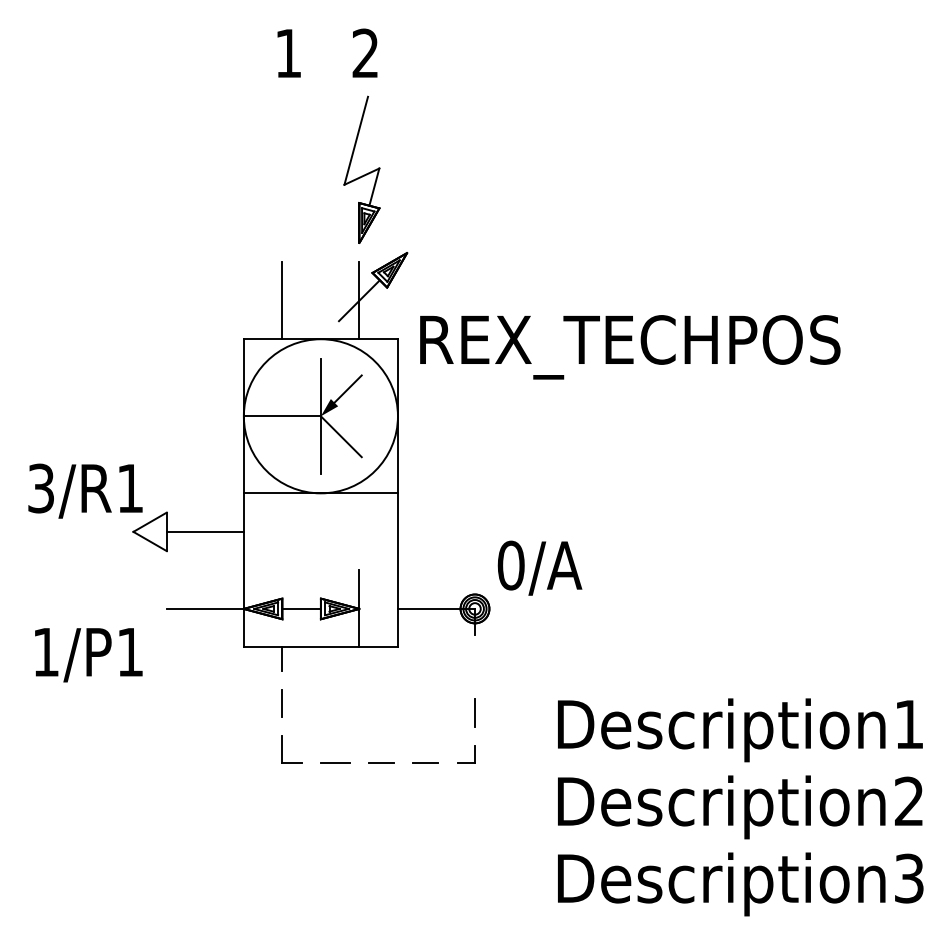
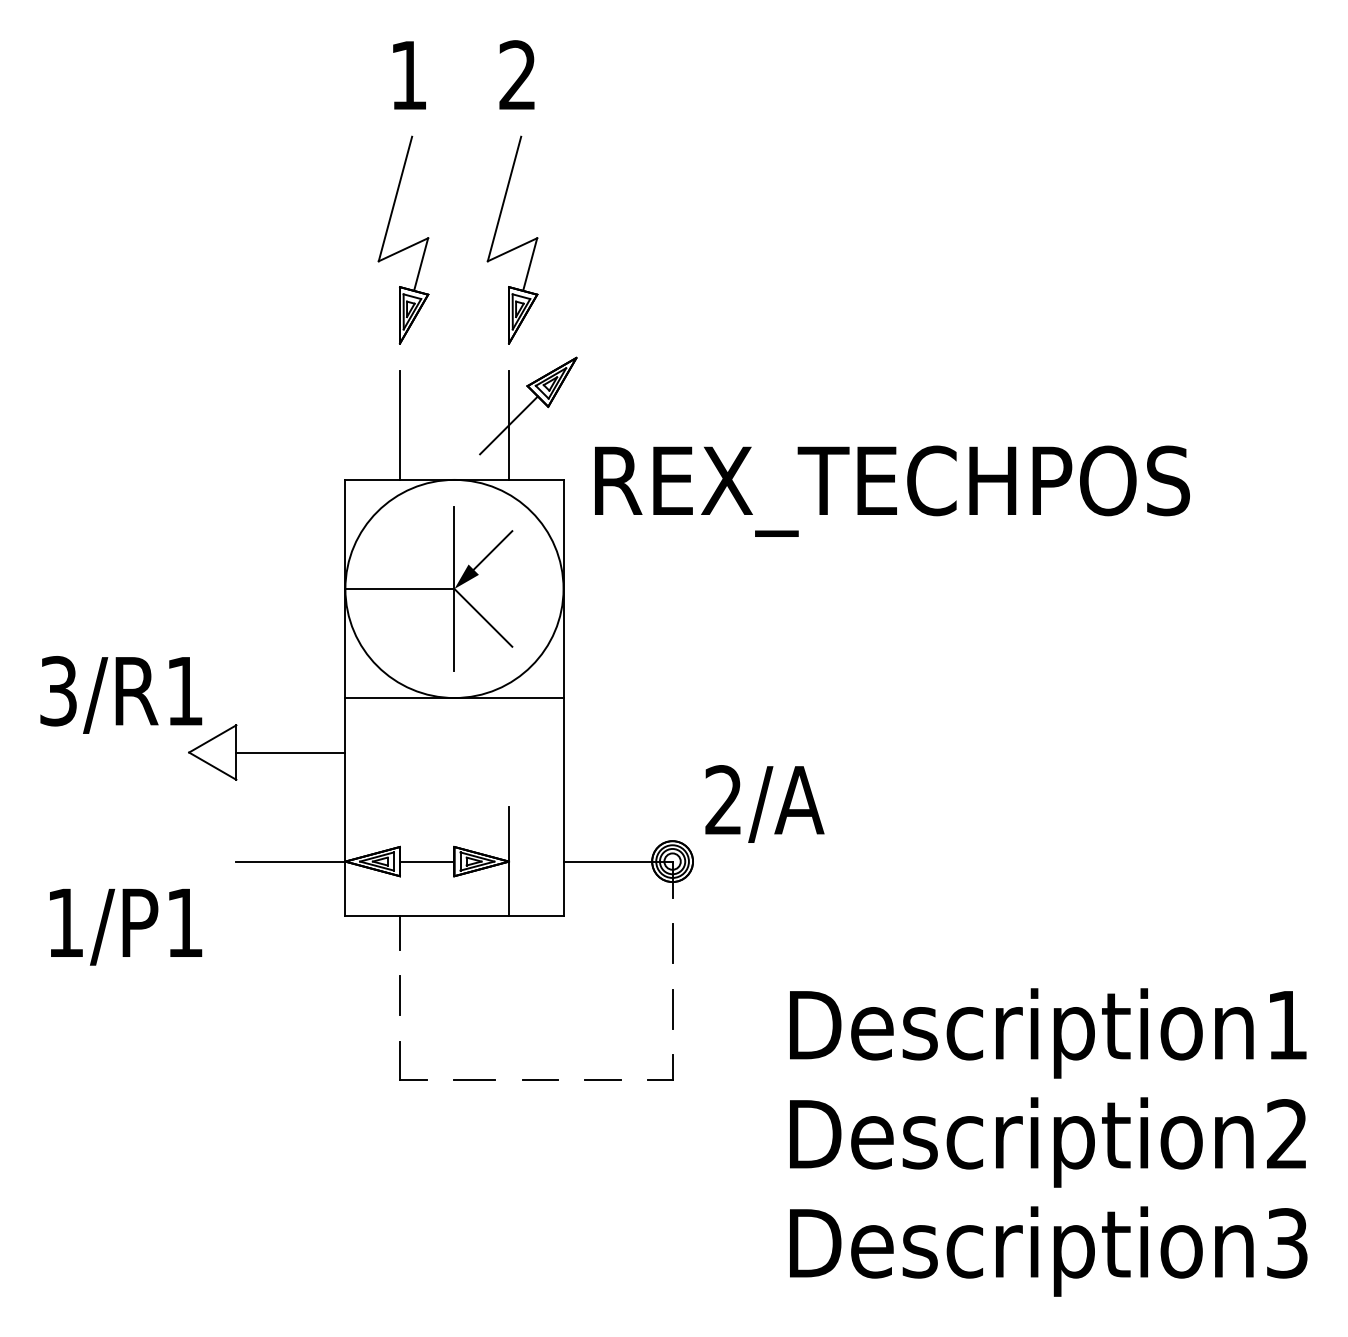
part: (287, 174) -> (407, 246), added
text: (510, 565) -> (723, 800), 0/A -> 2/A
line: (474, 666) -> (672, 943), added

